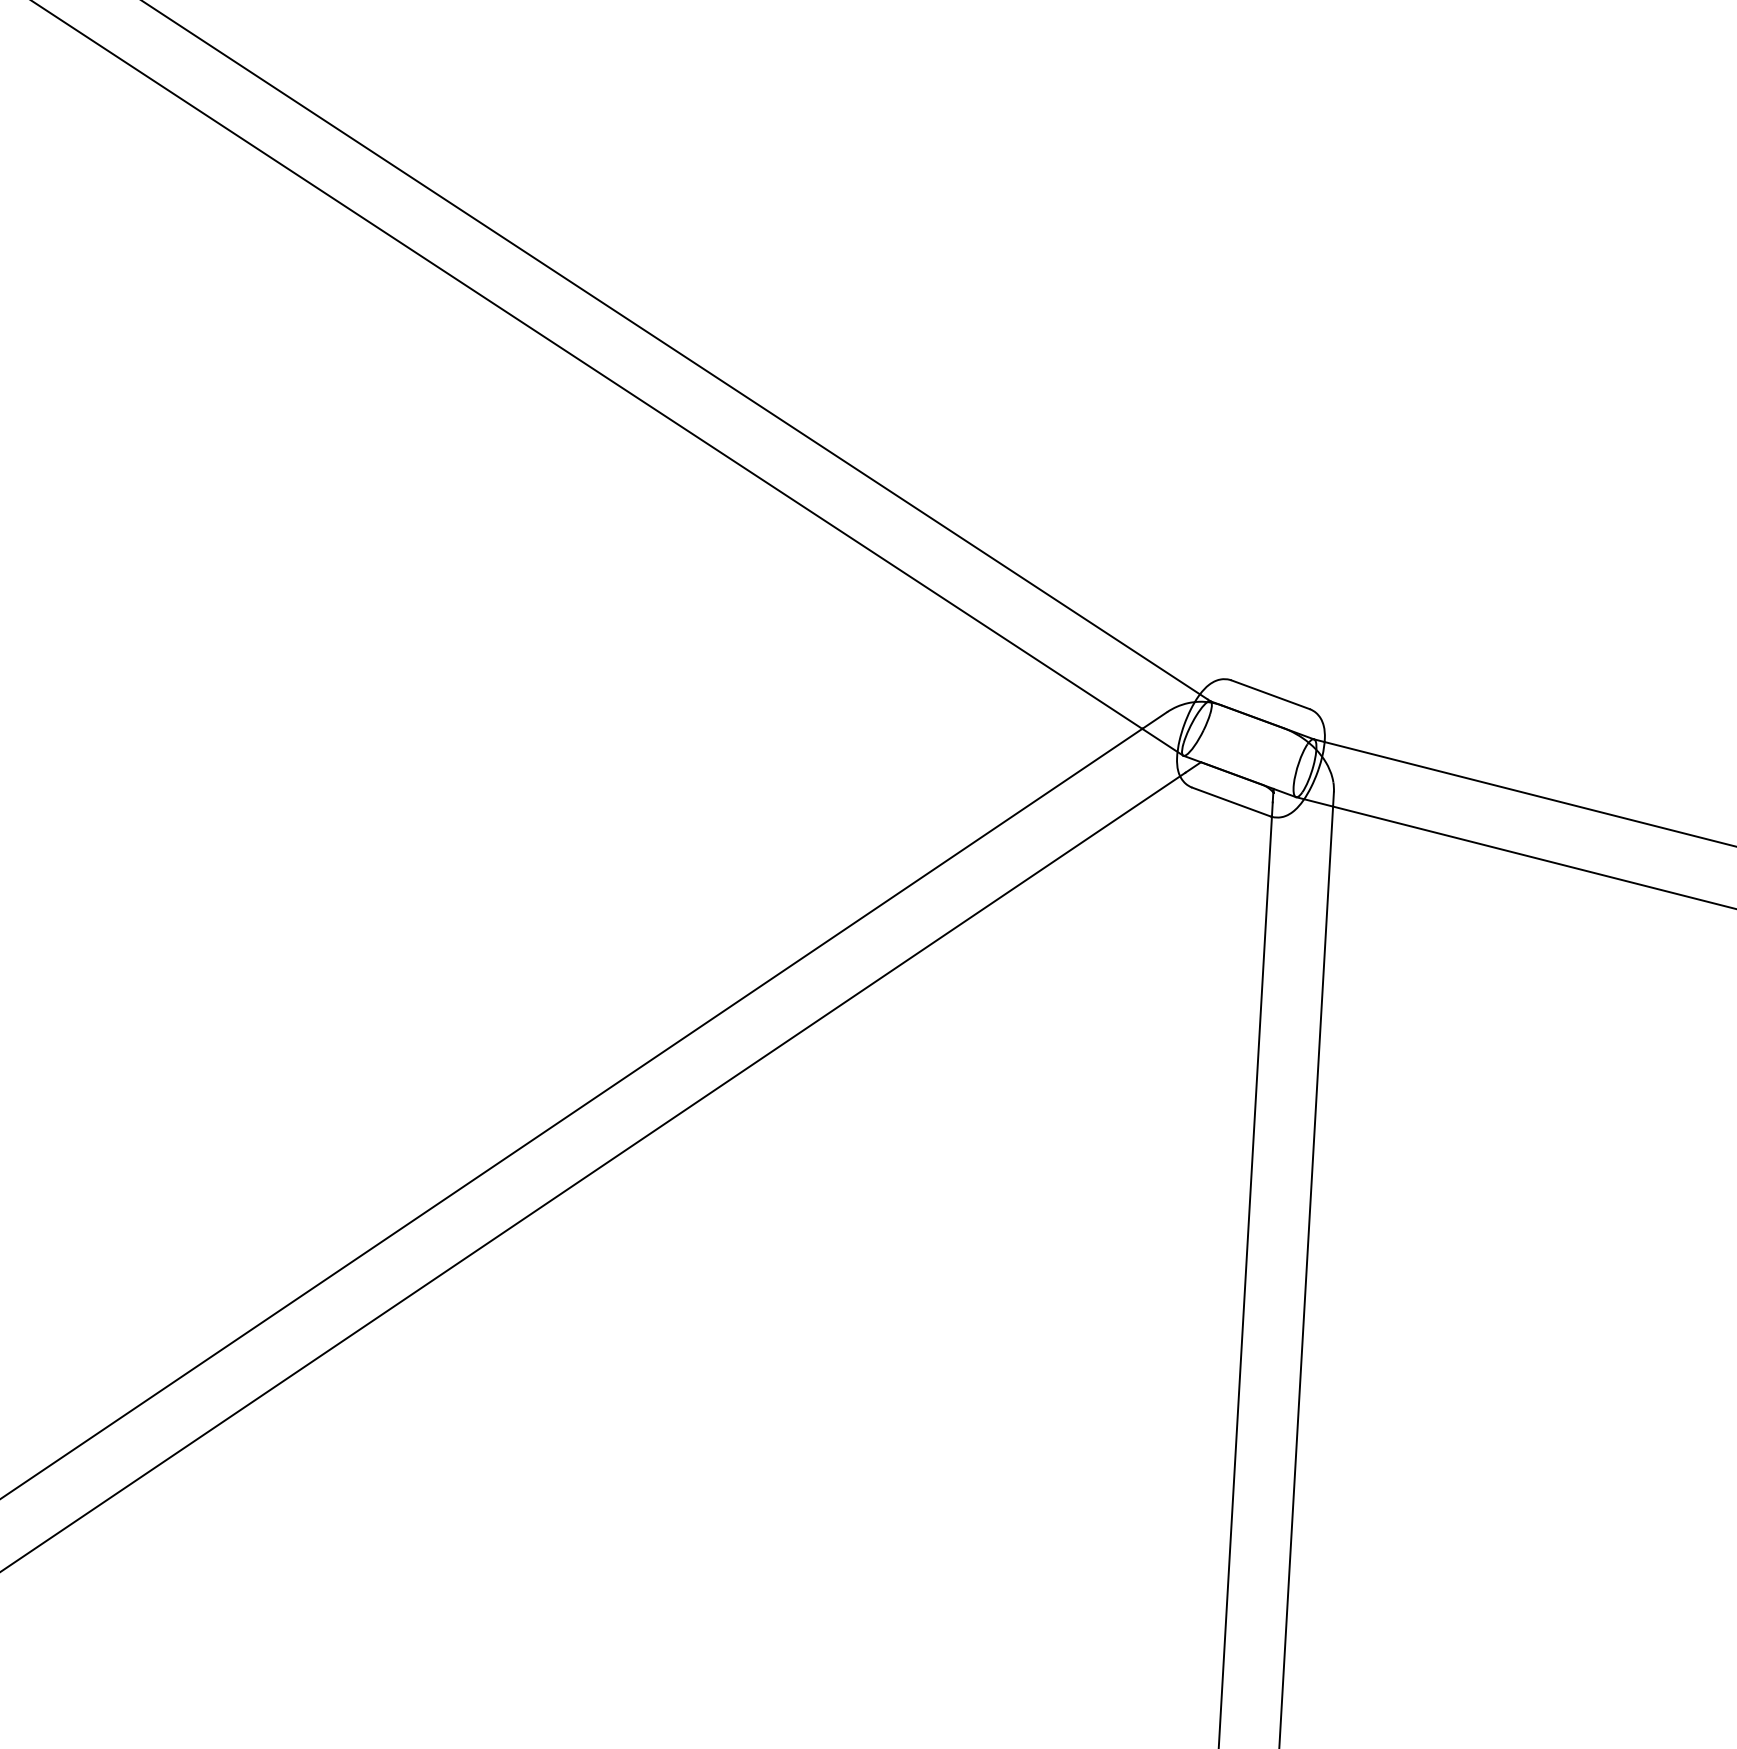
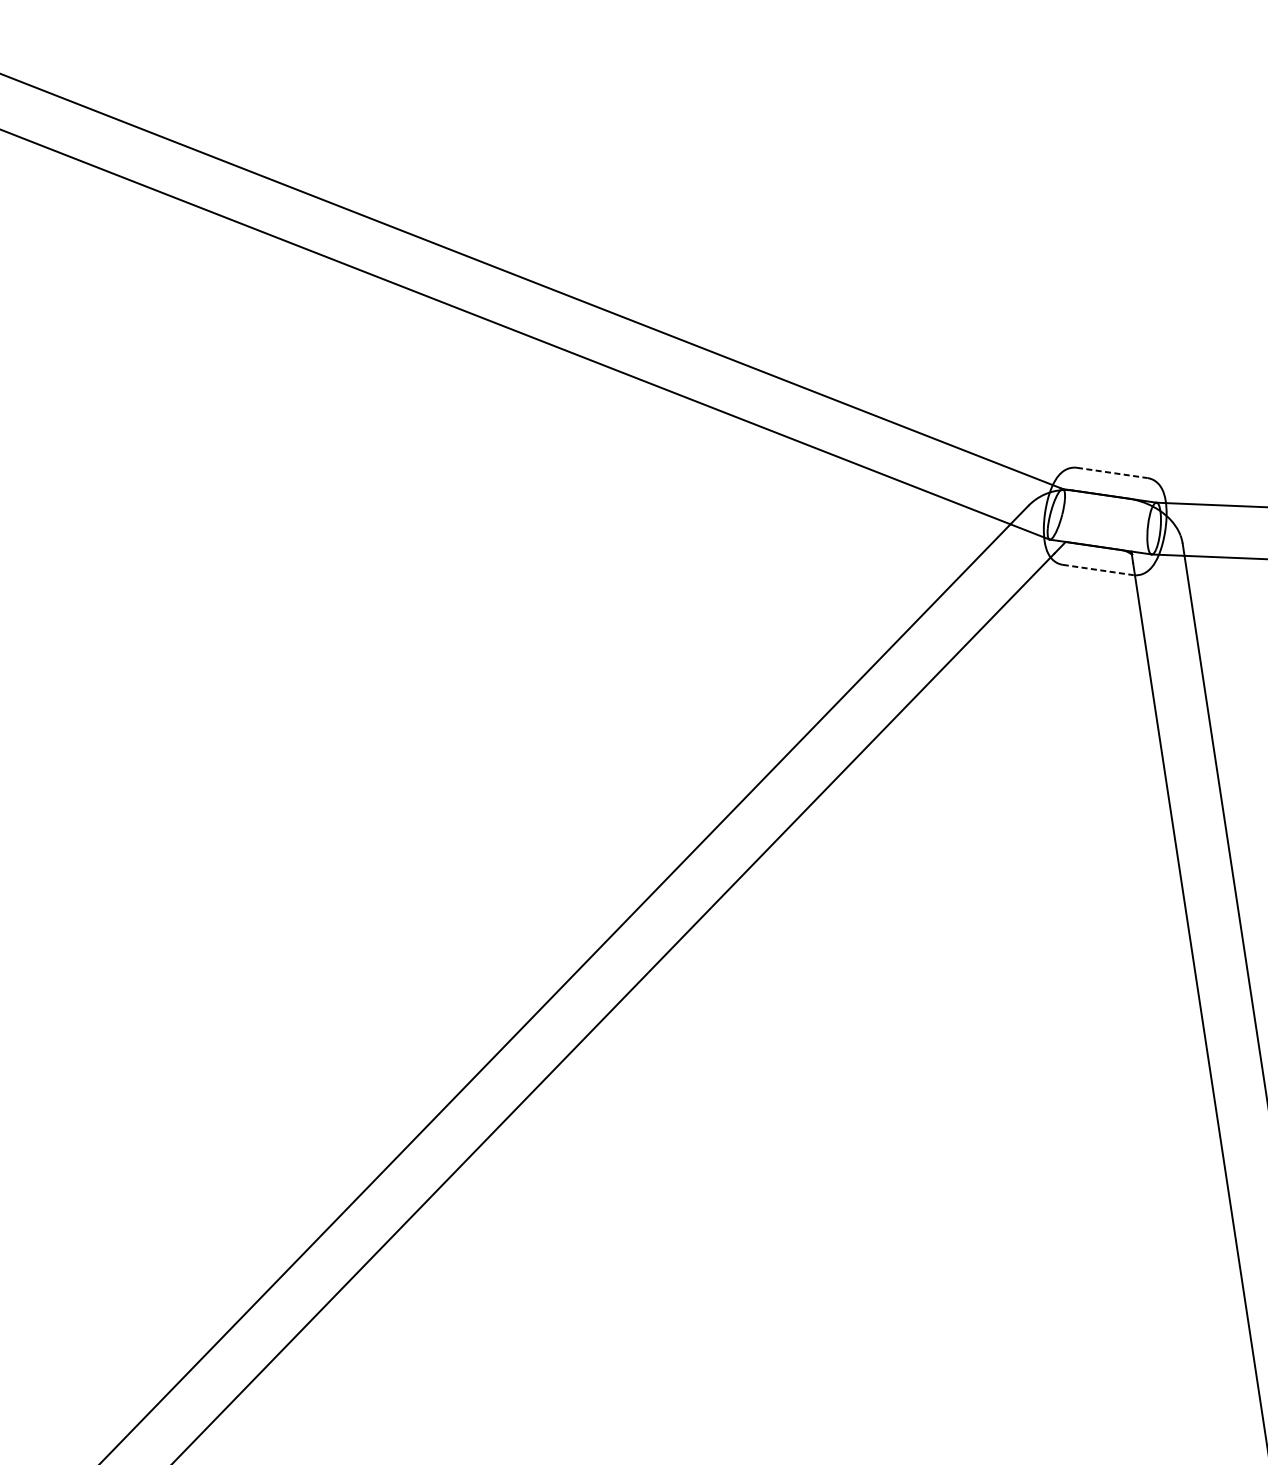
line: (1270, 694) -> (1112, 472), solid -> dashed
line: (1231, 801) -> (1098, 569), solid -> dashed

